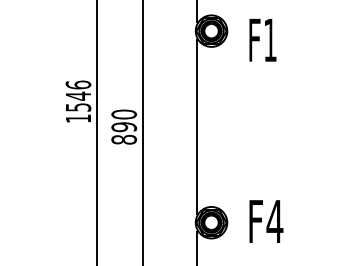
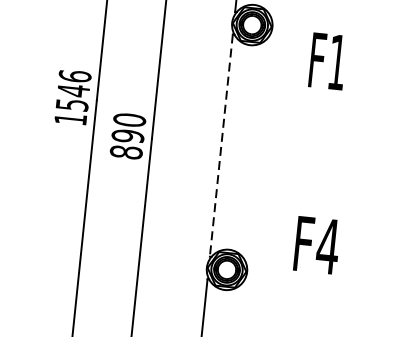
text: (262, 40) -> (327, 61), moved
line: (197, 126) -> (221, 145), solid -> dashed
text: (266, 221) -> (317, 245), moved

